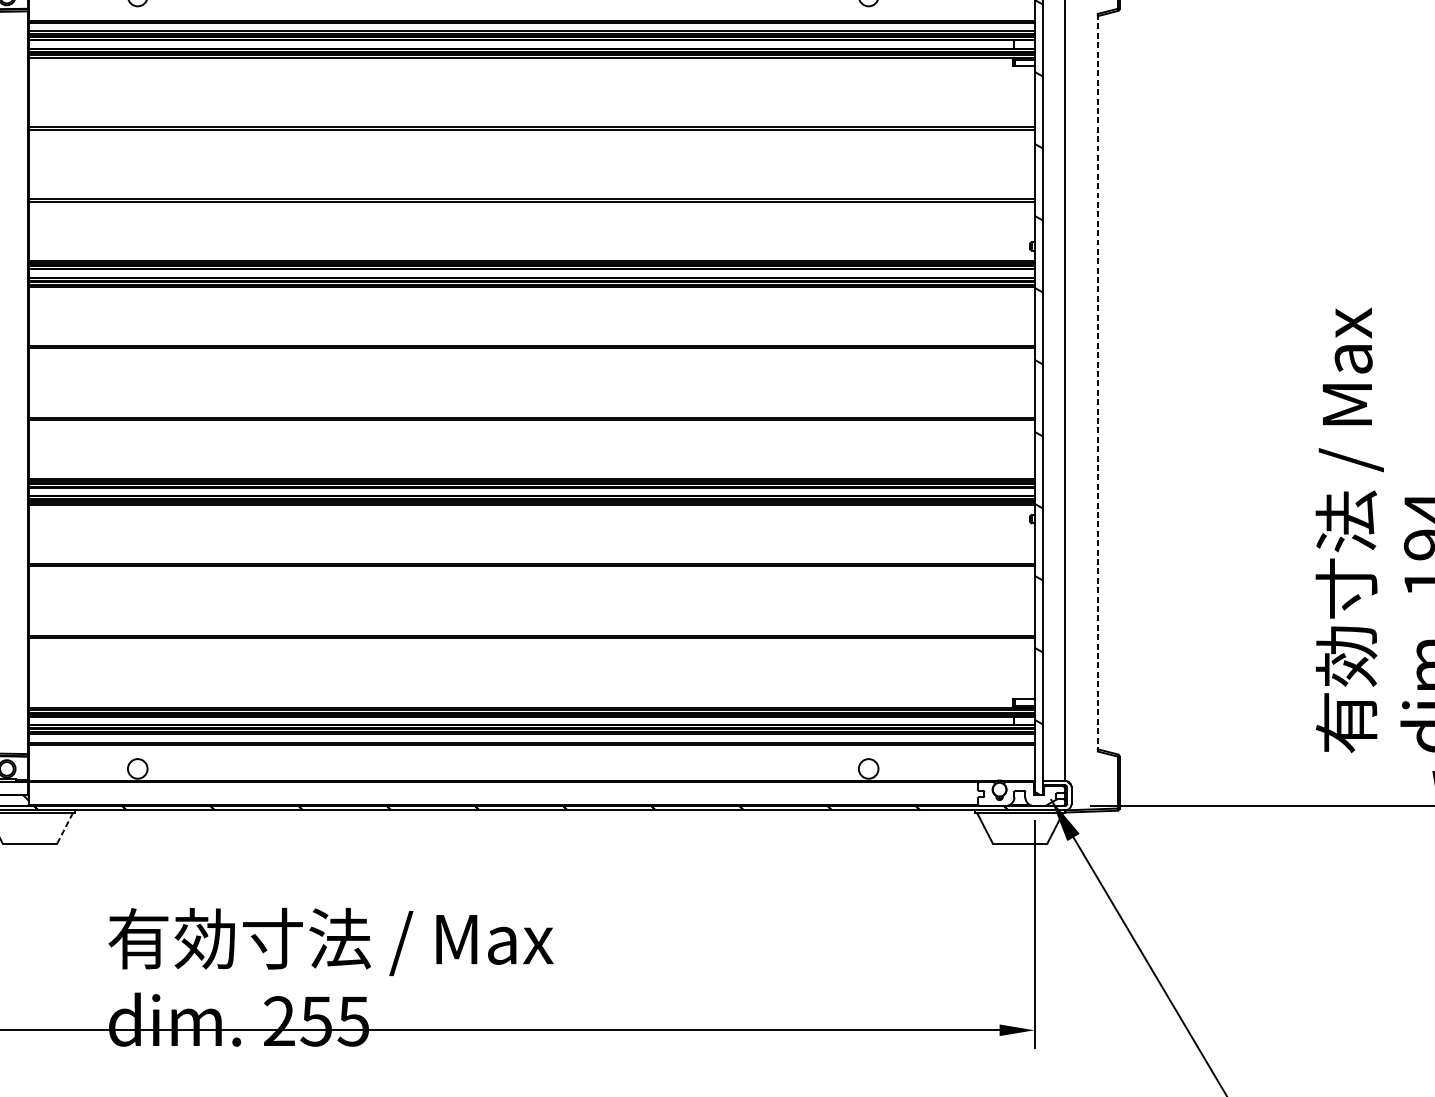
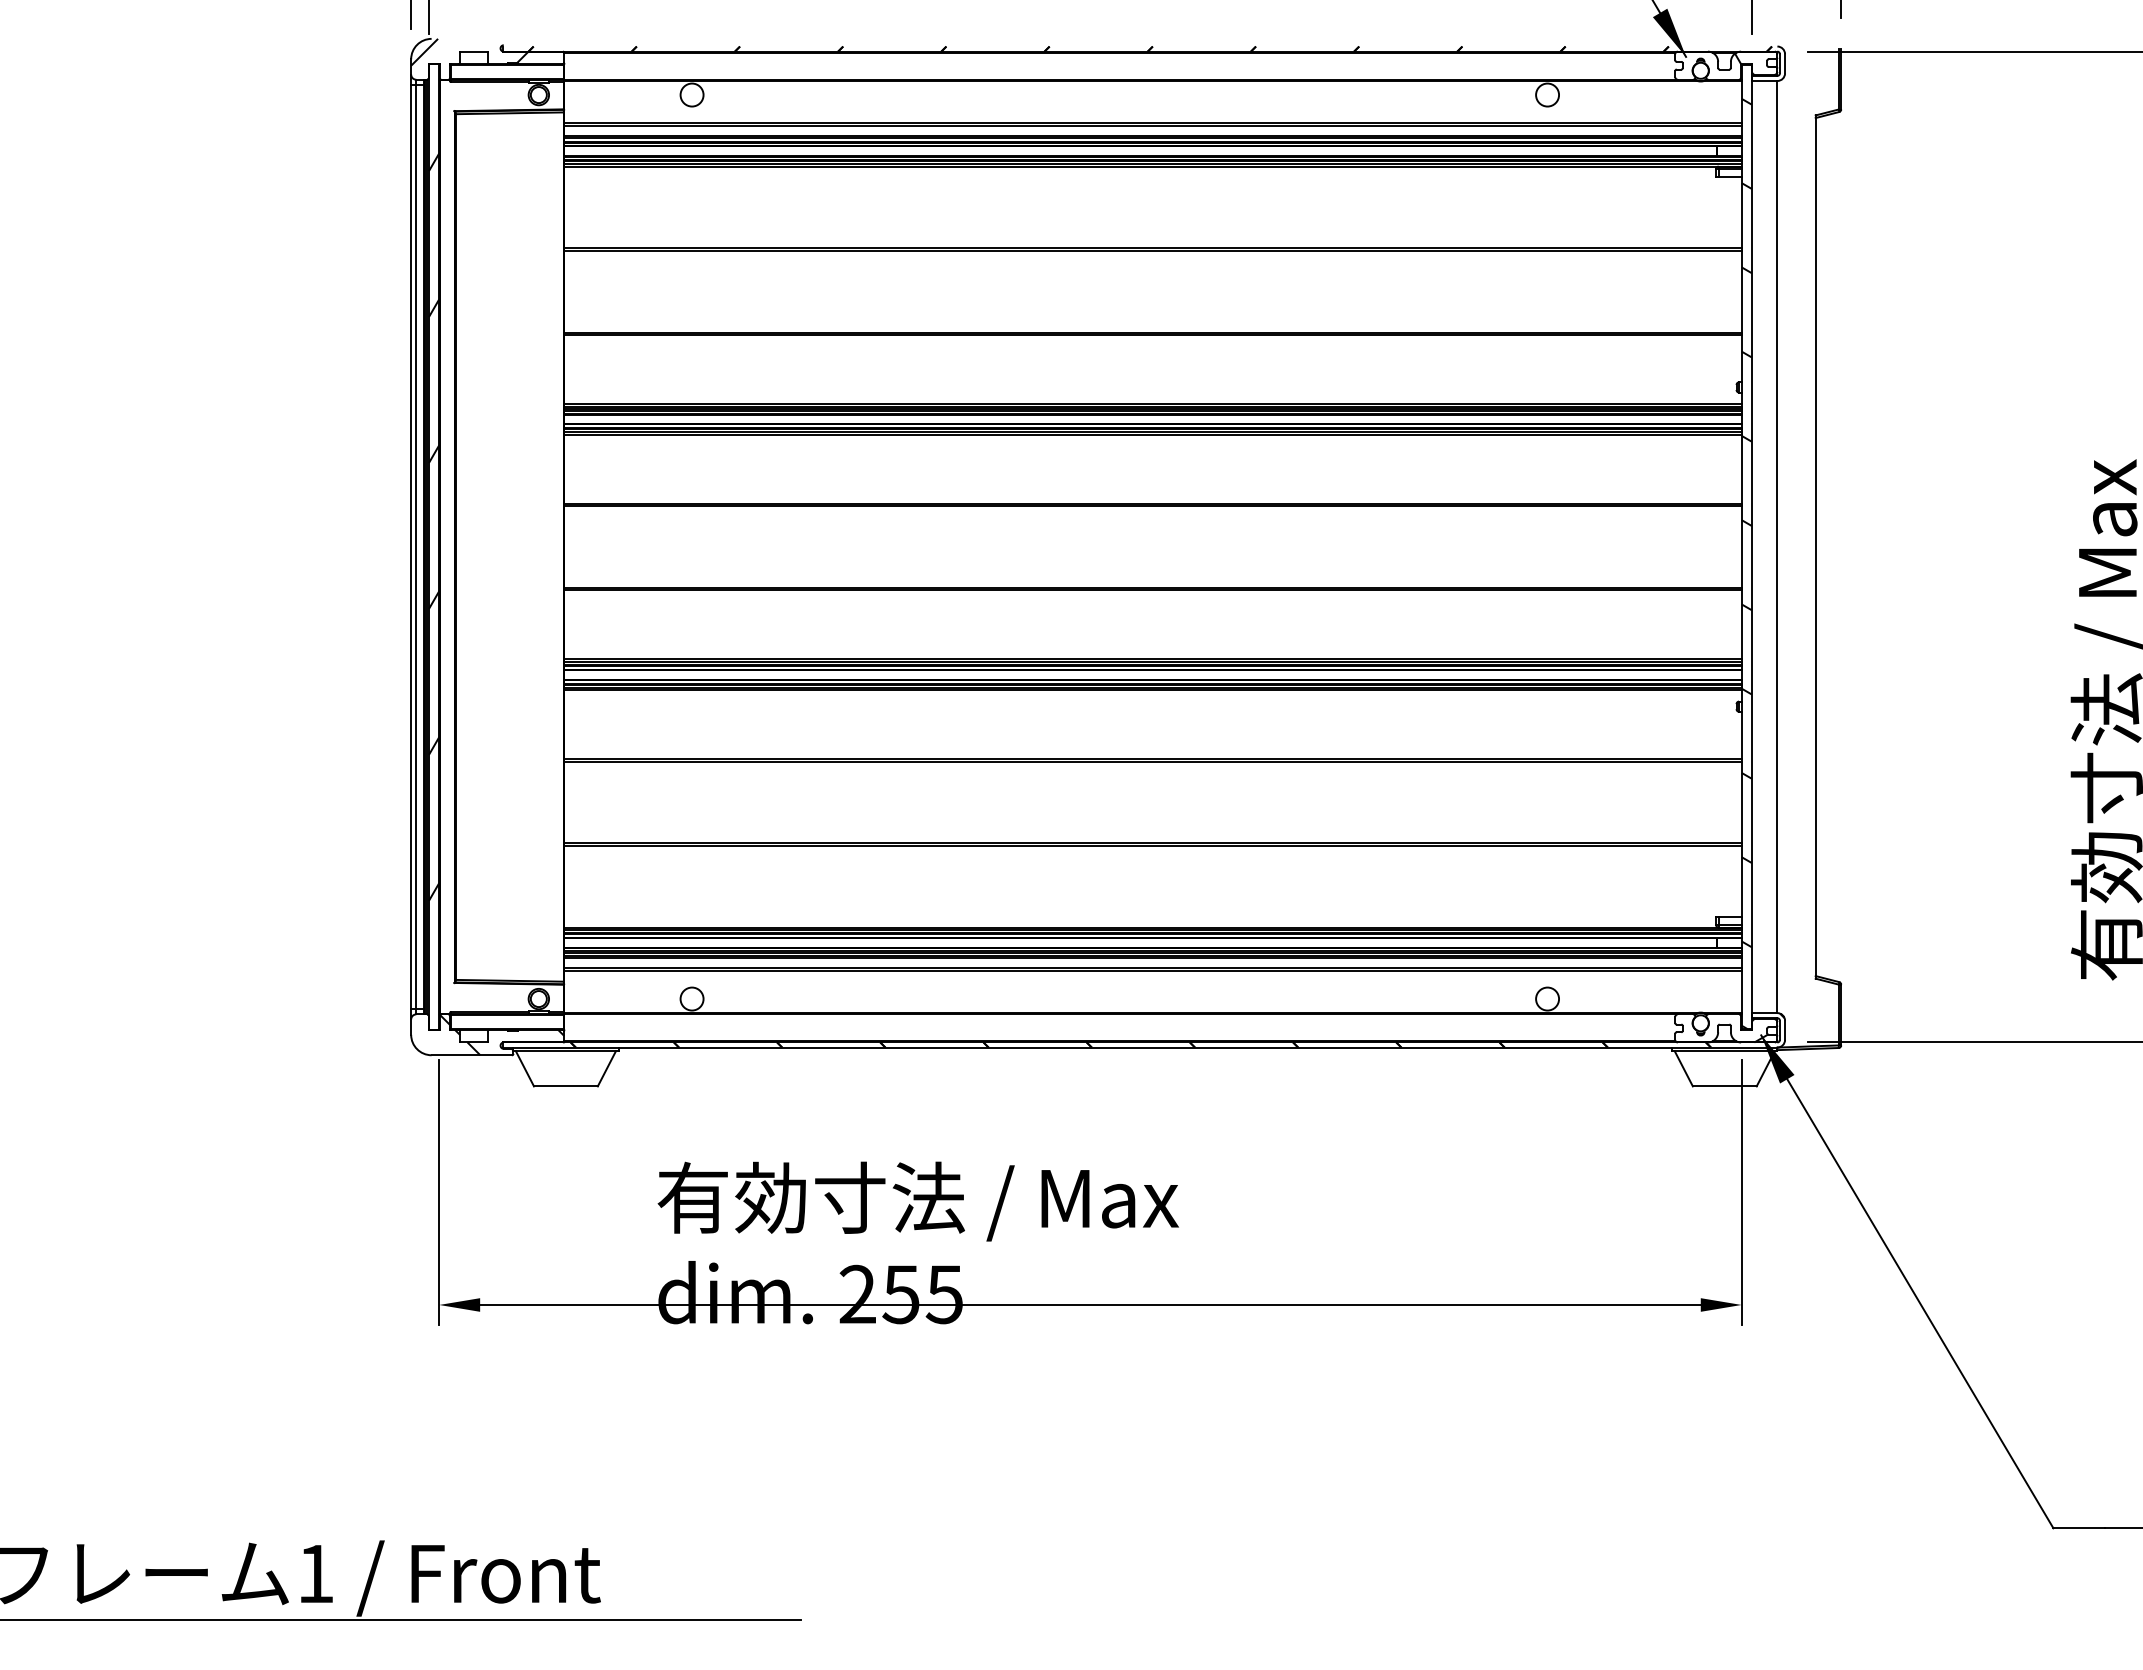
line: (1097, 383) -> (1815, 547), dashed -> solid
line: (64, 828) -> (606, 1068), dashed -> solid

